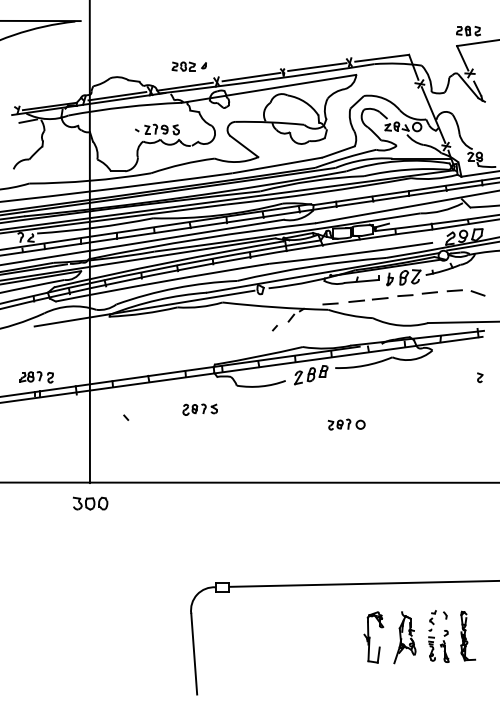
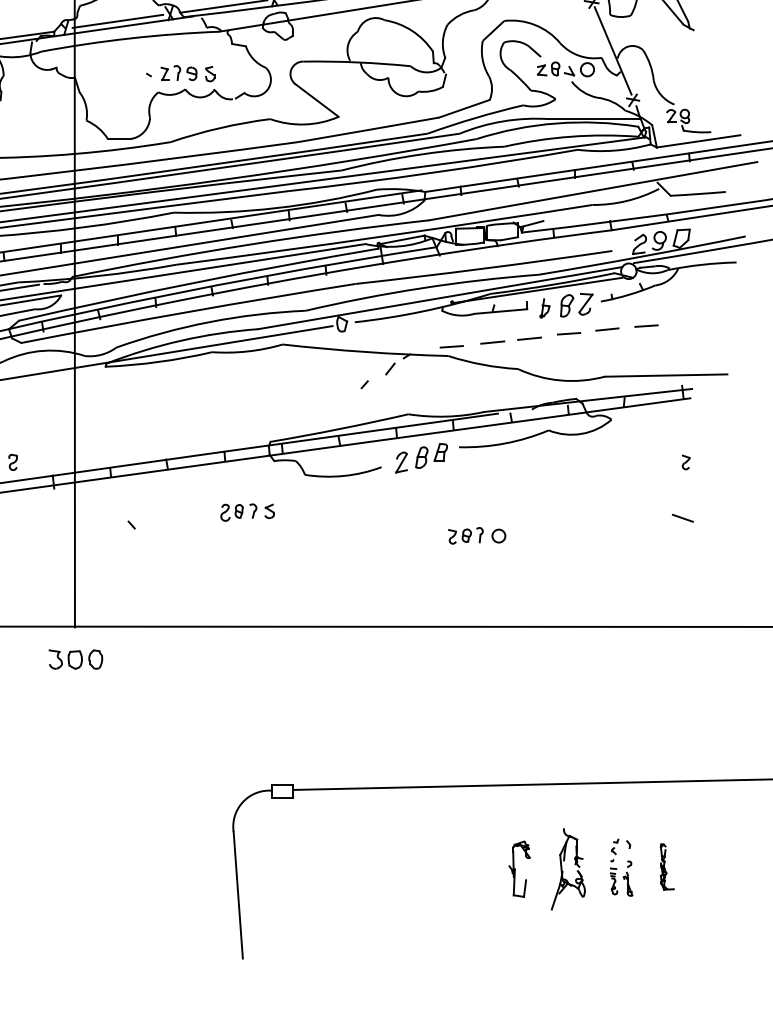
line: (477, 293) -> (681, 518), moved
part: (467, 635) -> (666, 866), size x0.6
part: (438, 636) -> (620, 867), size x0.7
part: (373, 637) -> (519, 869), size x0.7

